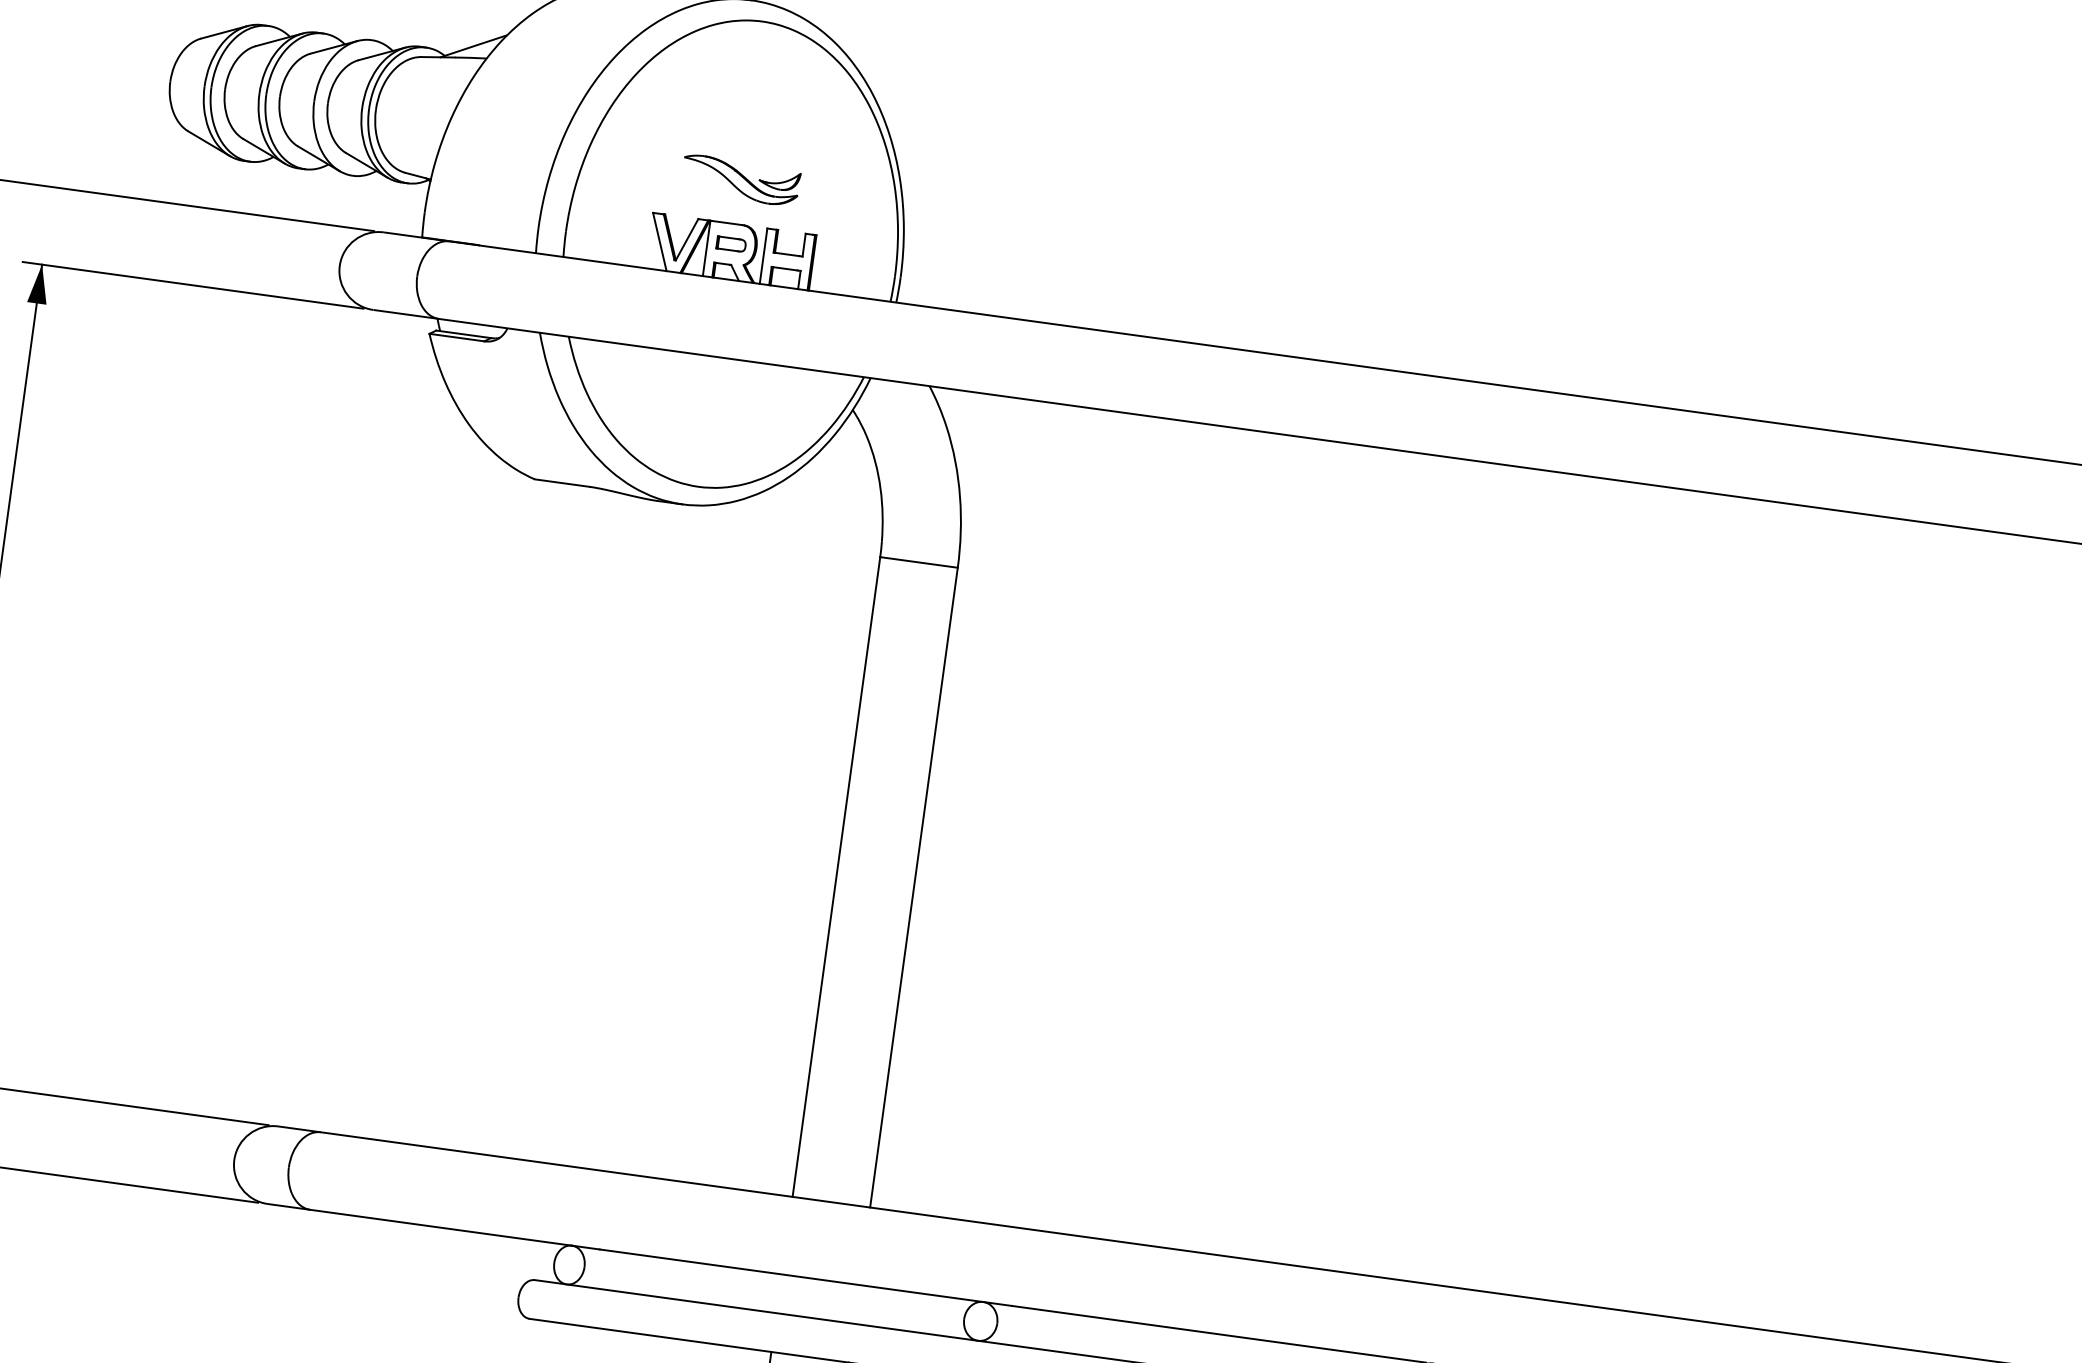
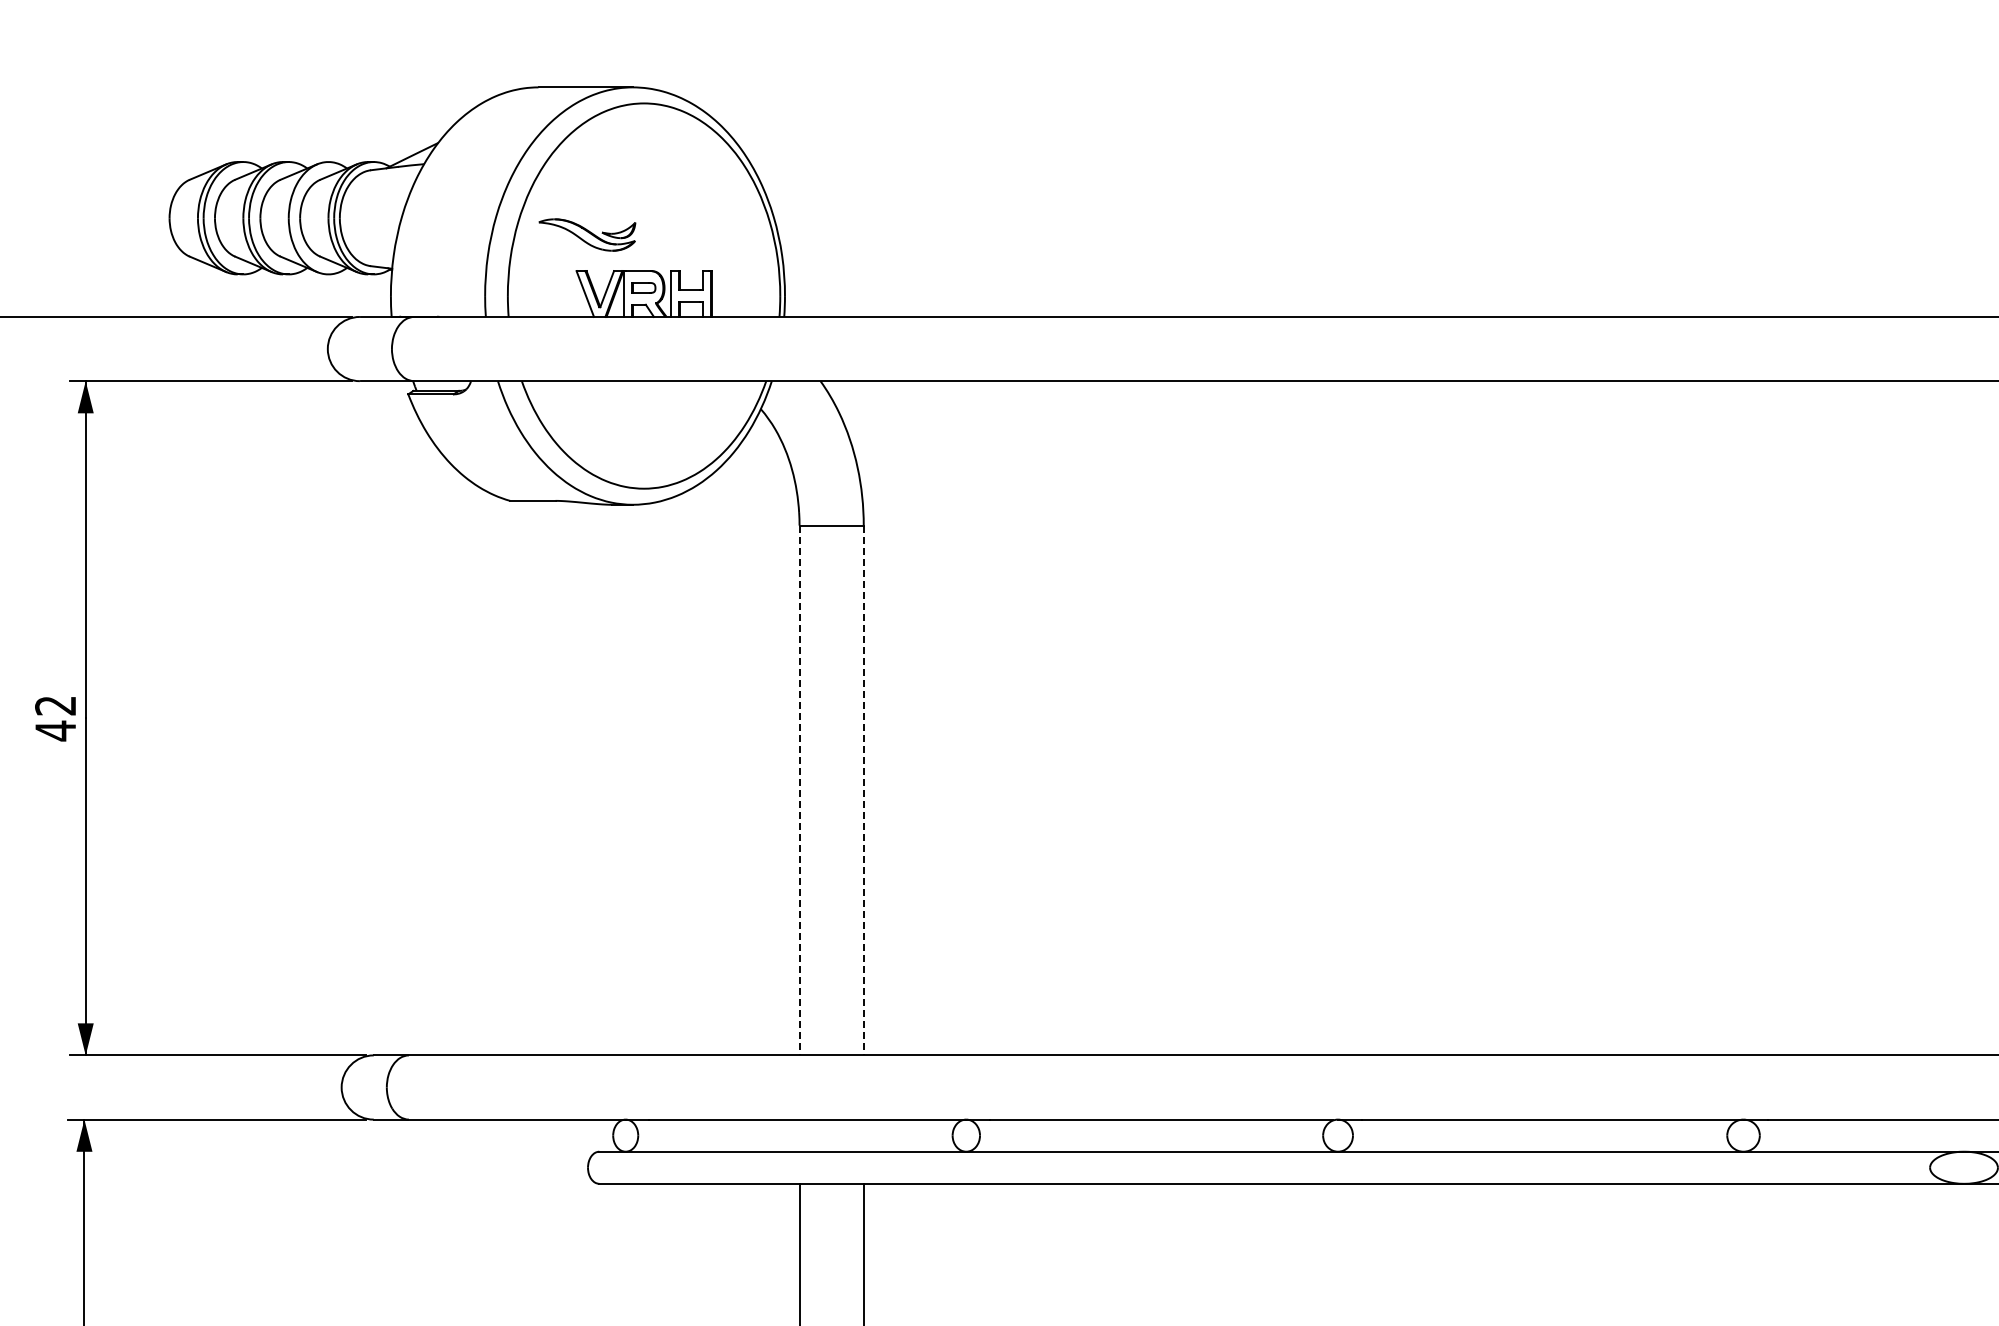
part: (741, 179) -> (587, 234), moved
line: (836, 876) -> (799, 790), solid -> dashed
line: (913, 887) -> (863, 790), solid -> dashed

